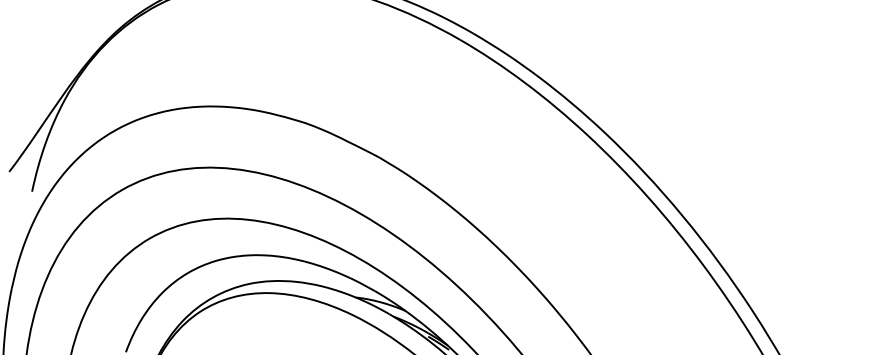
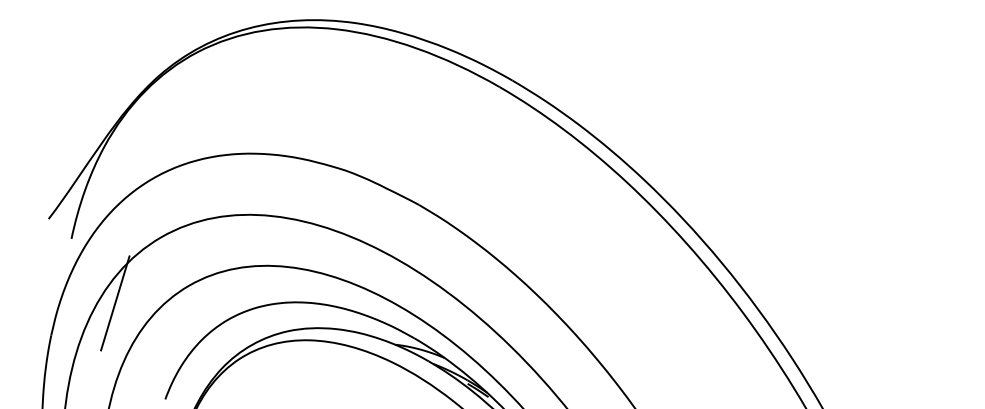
line: (76, 256) -> (115, 303), added

